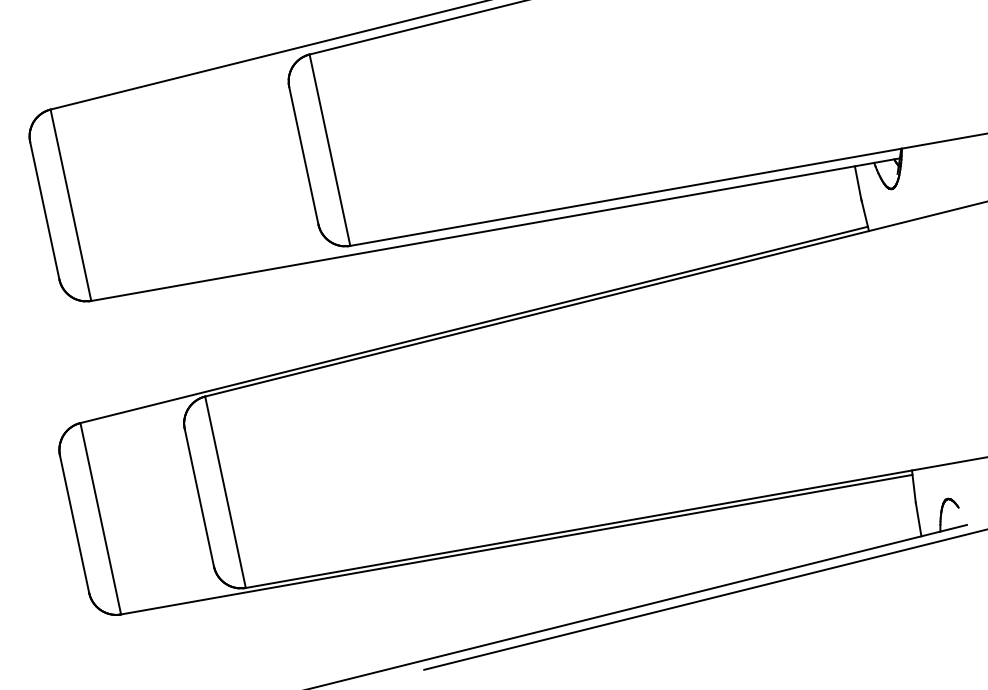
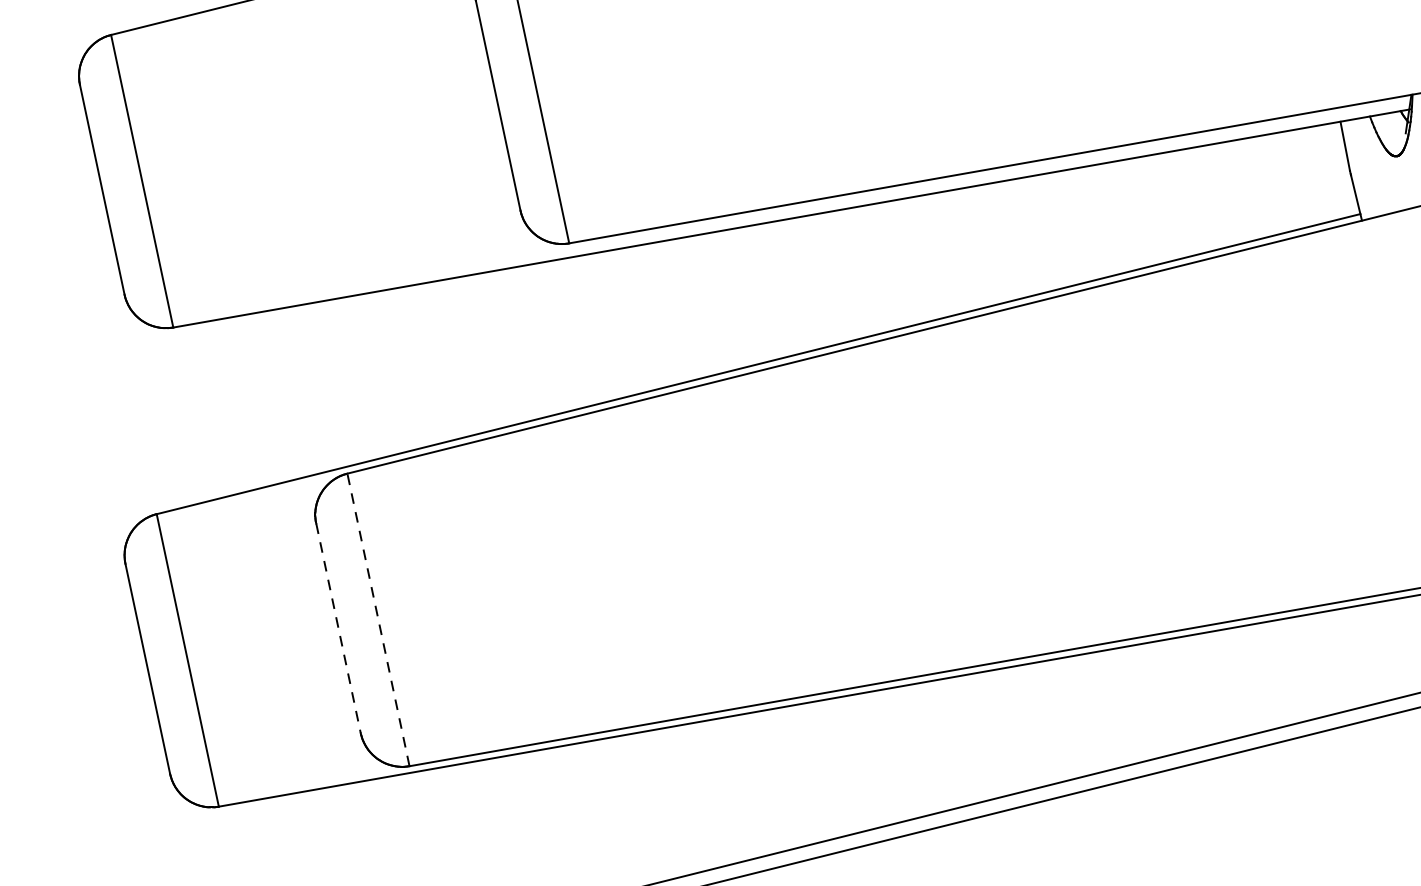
line: (225, 492) -> (378, 620), solid -> dashed
line: (199, 498) -> (338, 629), solid -> dashed

